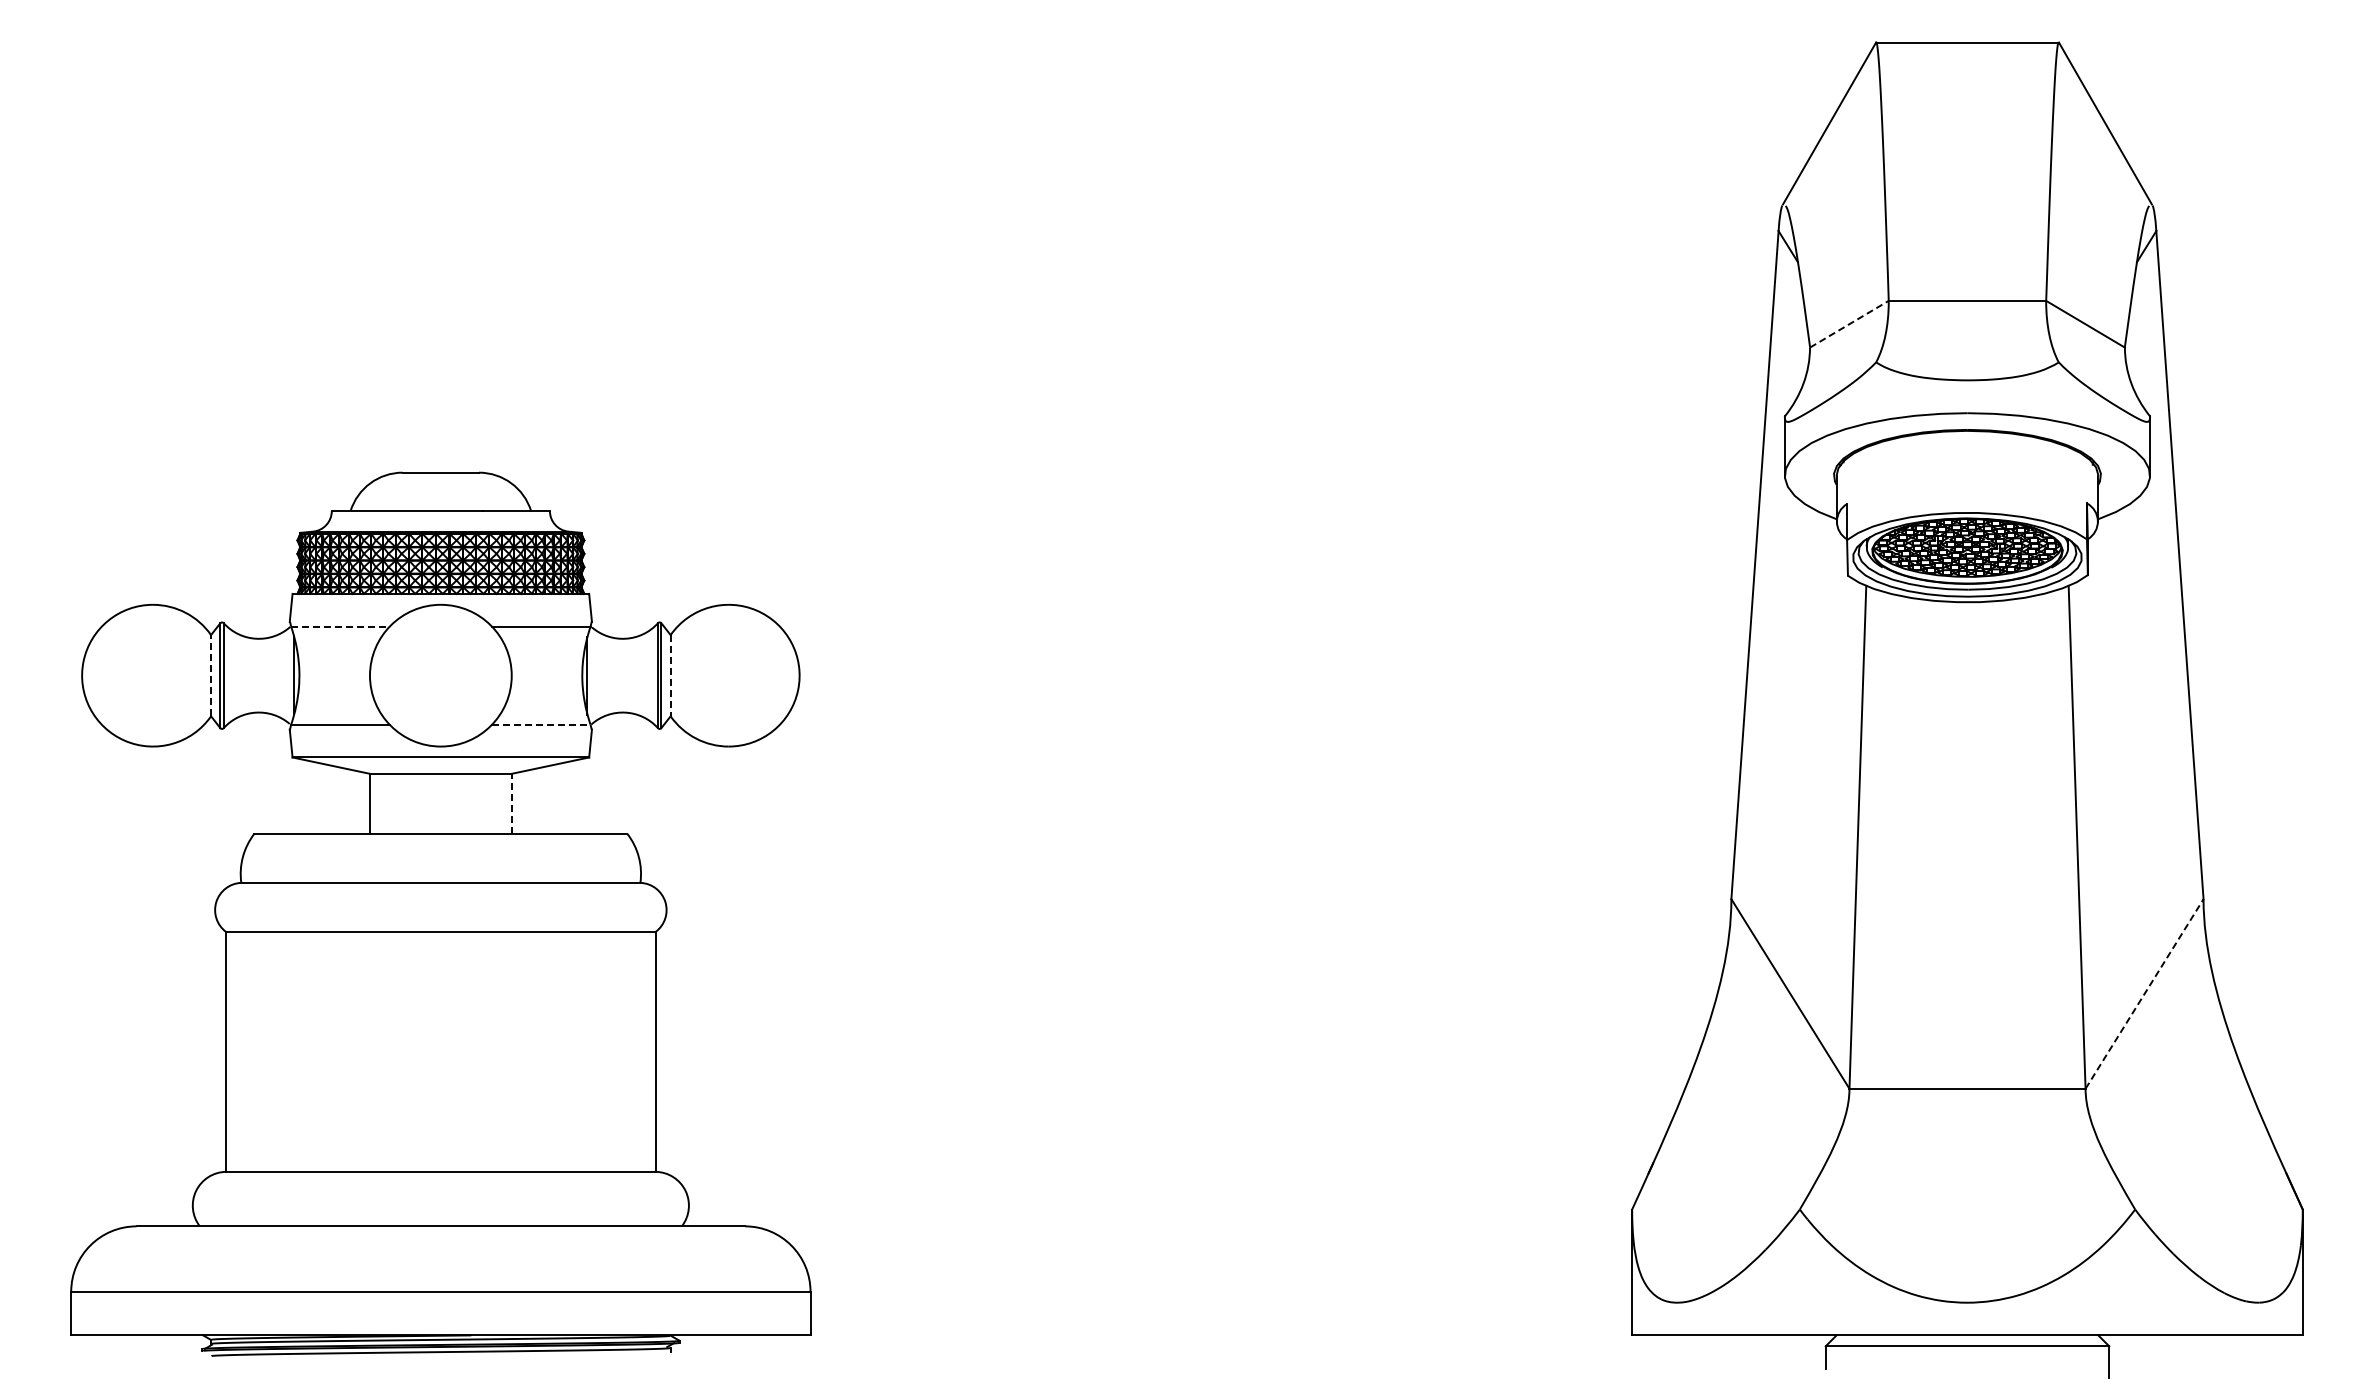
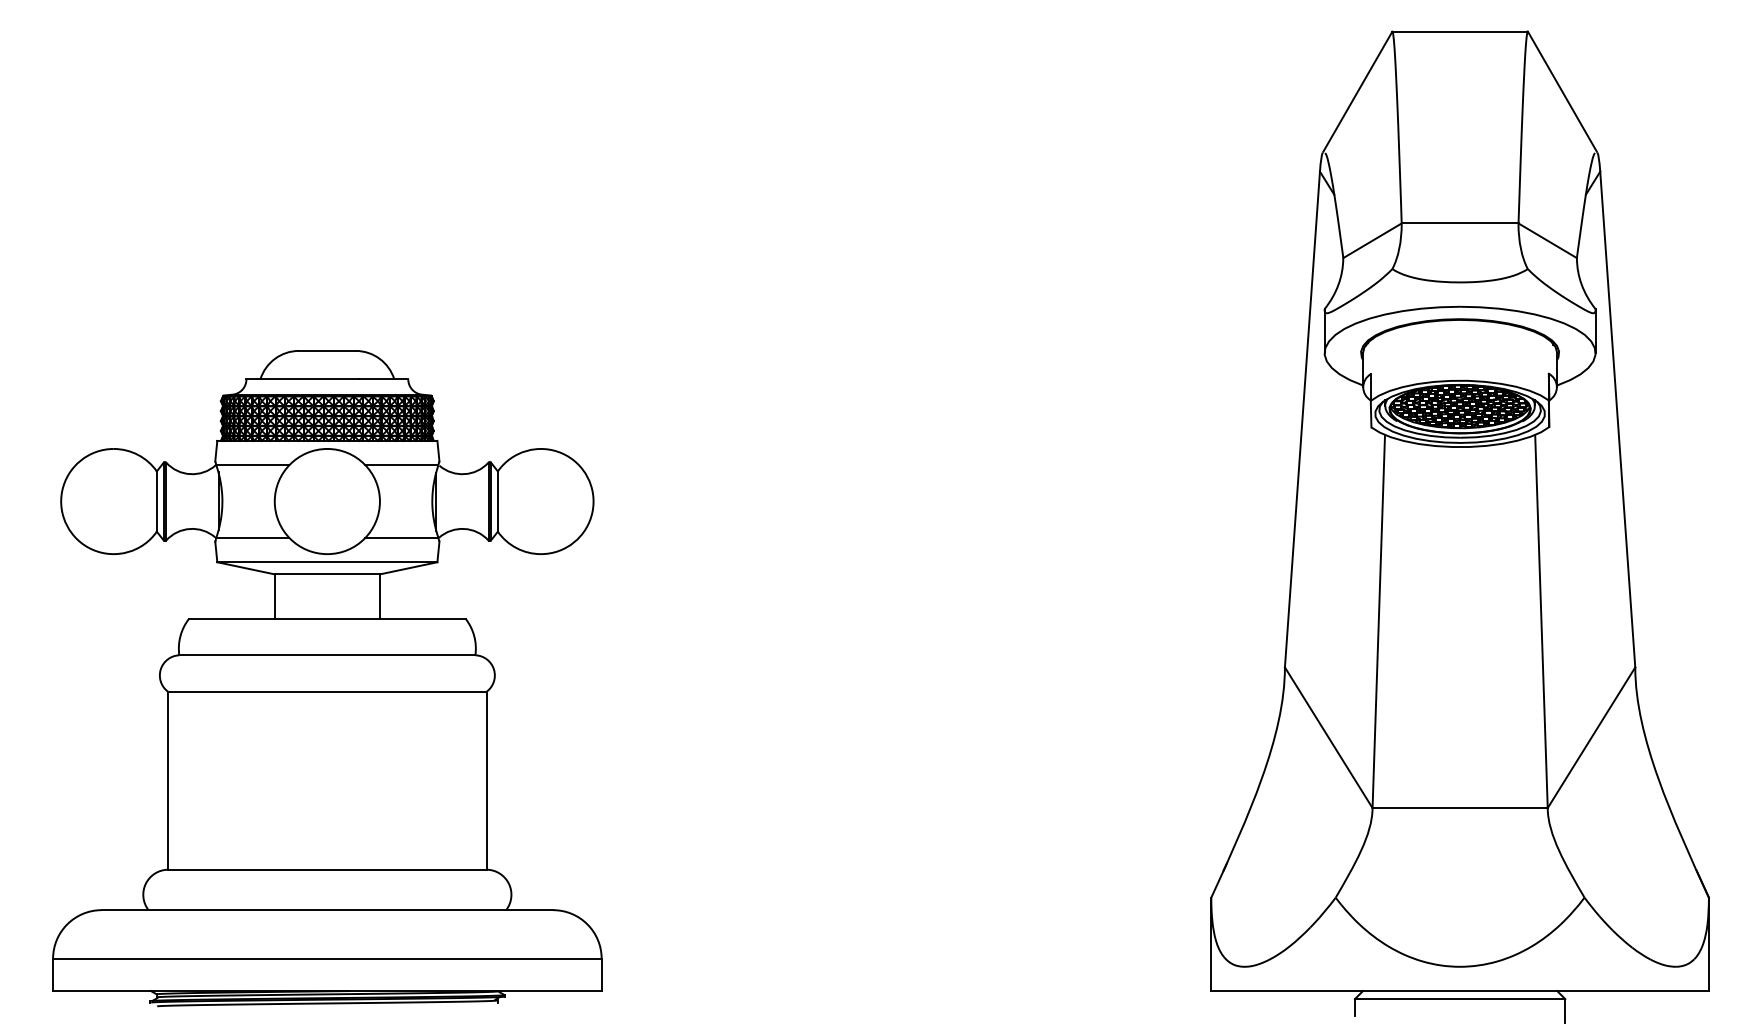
line: (1849, 324) -> (1372, 240), dashed -> solid
line: (340, 626) -> (252, 465), dashed -> solid
line: (211, 675) -> (157, 501), dashed -> solid
line: (670, 675) -> (497, 501), dashed -> solid
line: (541, 724) -> (402, 537), dashed -> solid
line: (511, 803) -> (379, 596), dashed -> solid
line: (2144, 994) -> (1591, 738), dashed -> solid

